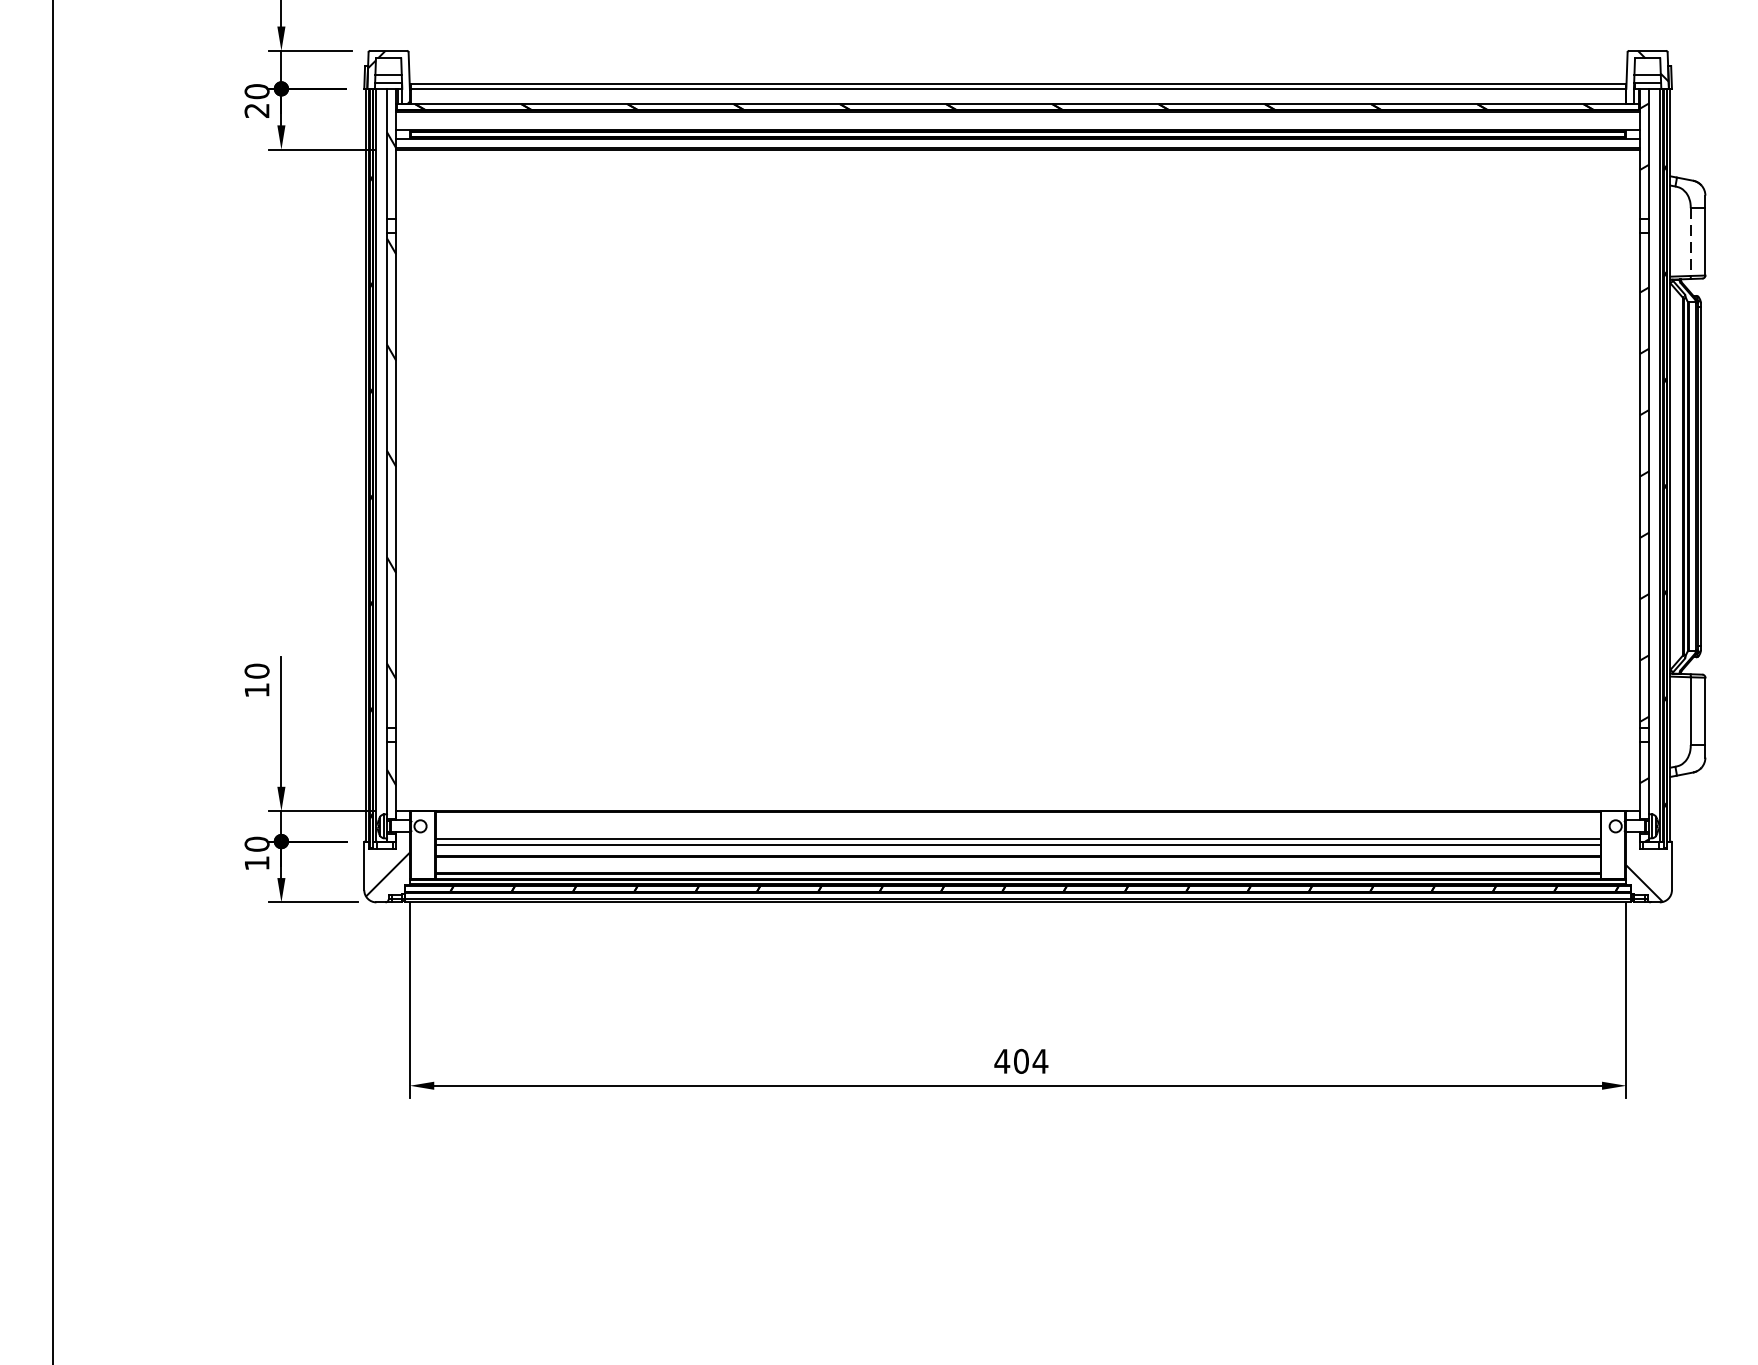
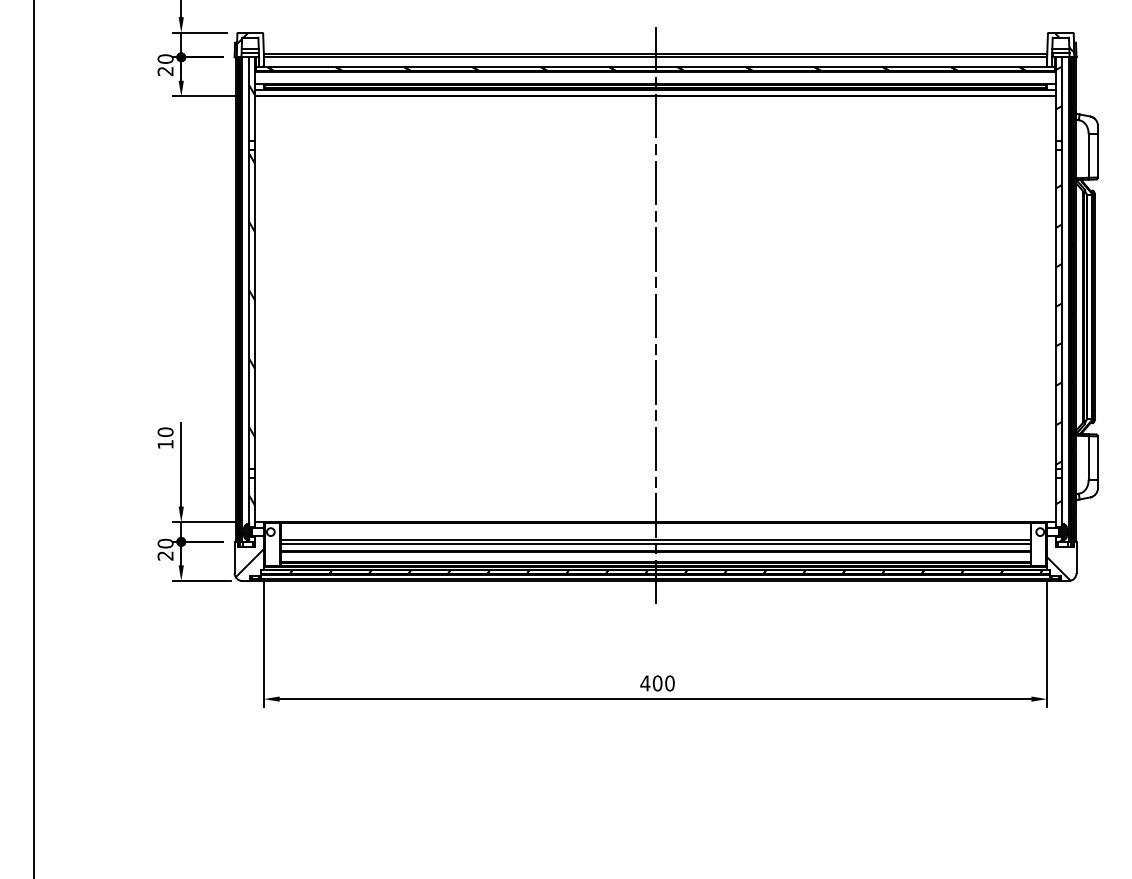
line: (1690, 241) -> (1088, 155), dashed -> solid
line: (1018, 492) -> (655, 317), added
text: (256, 862) -> (165, 555), 10 -> 20
text: (1039, 1061) -> (669, 683), 404 -> 400

